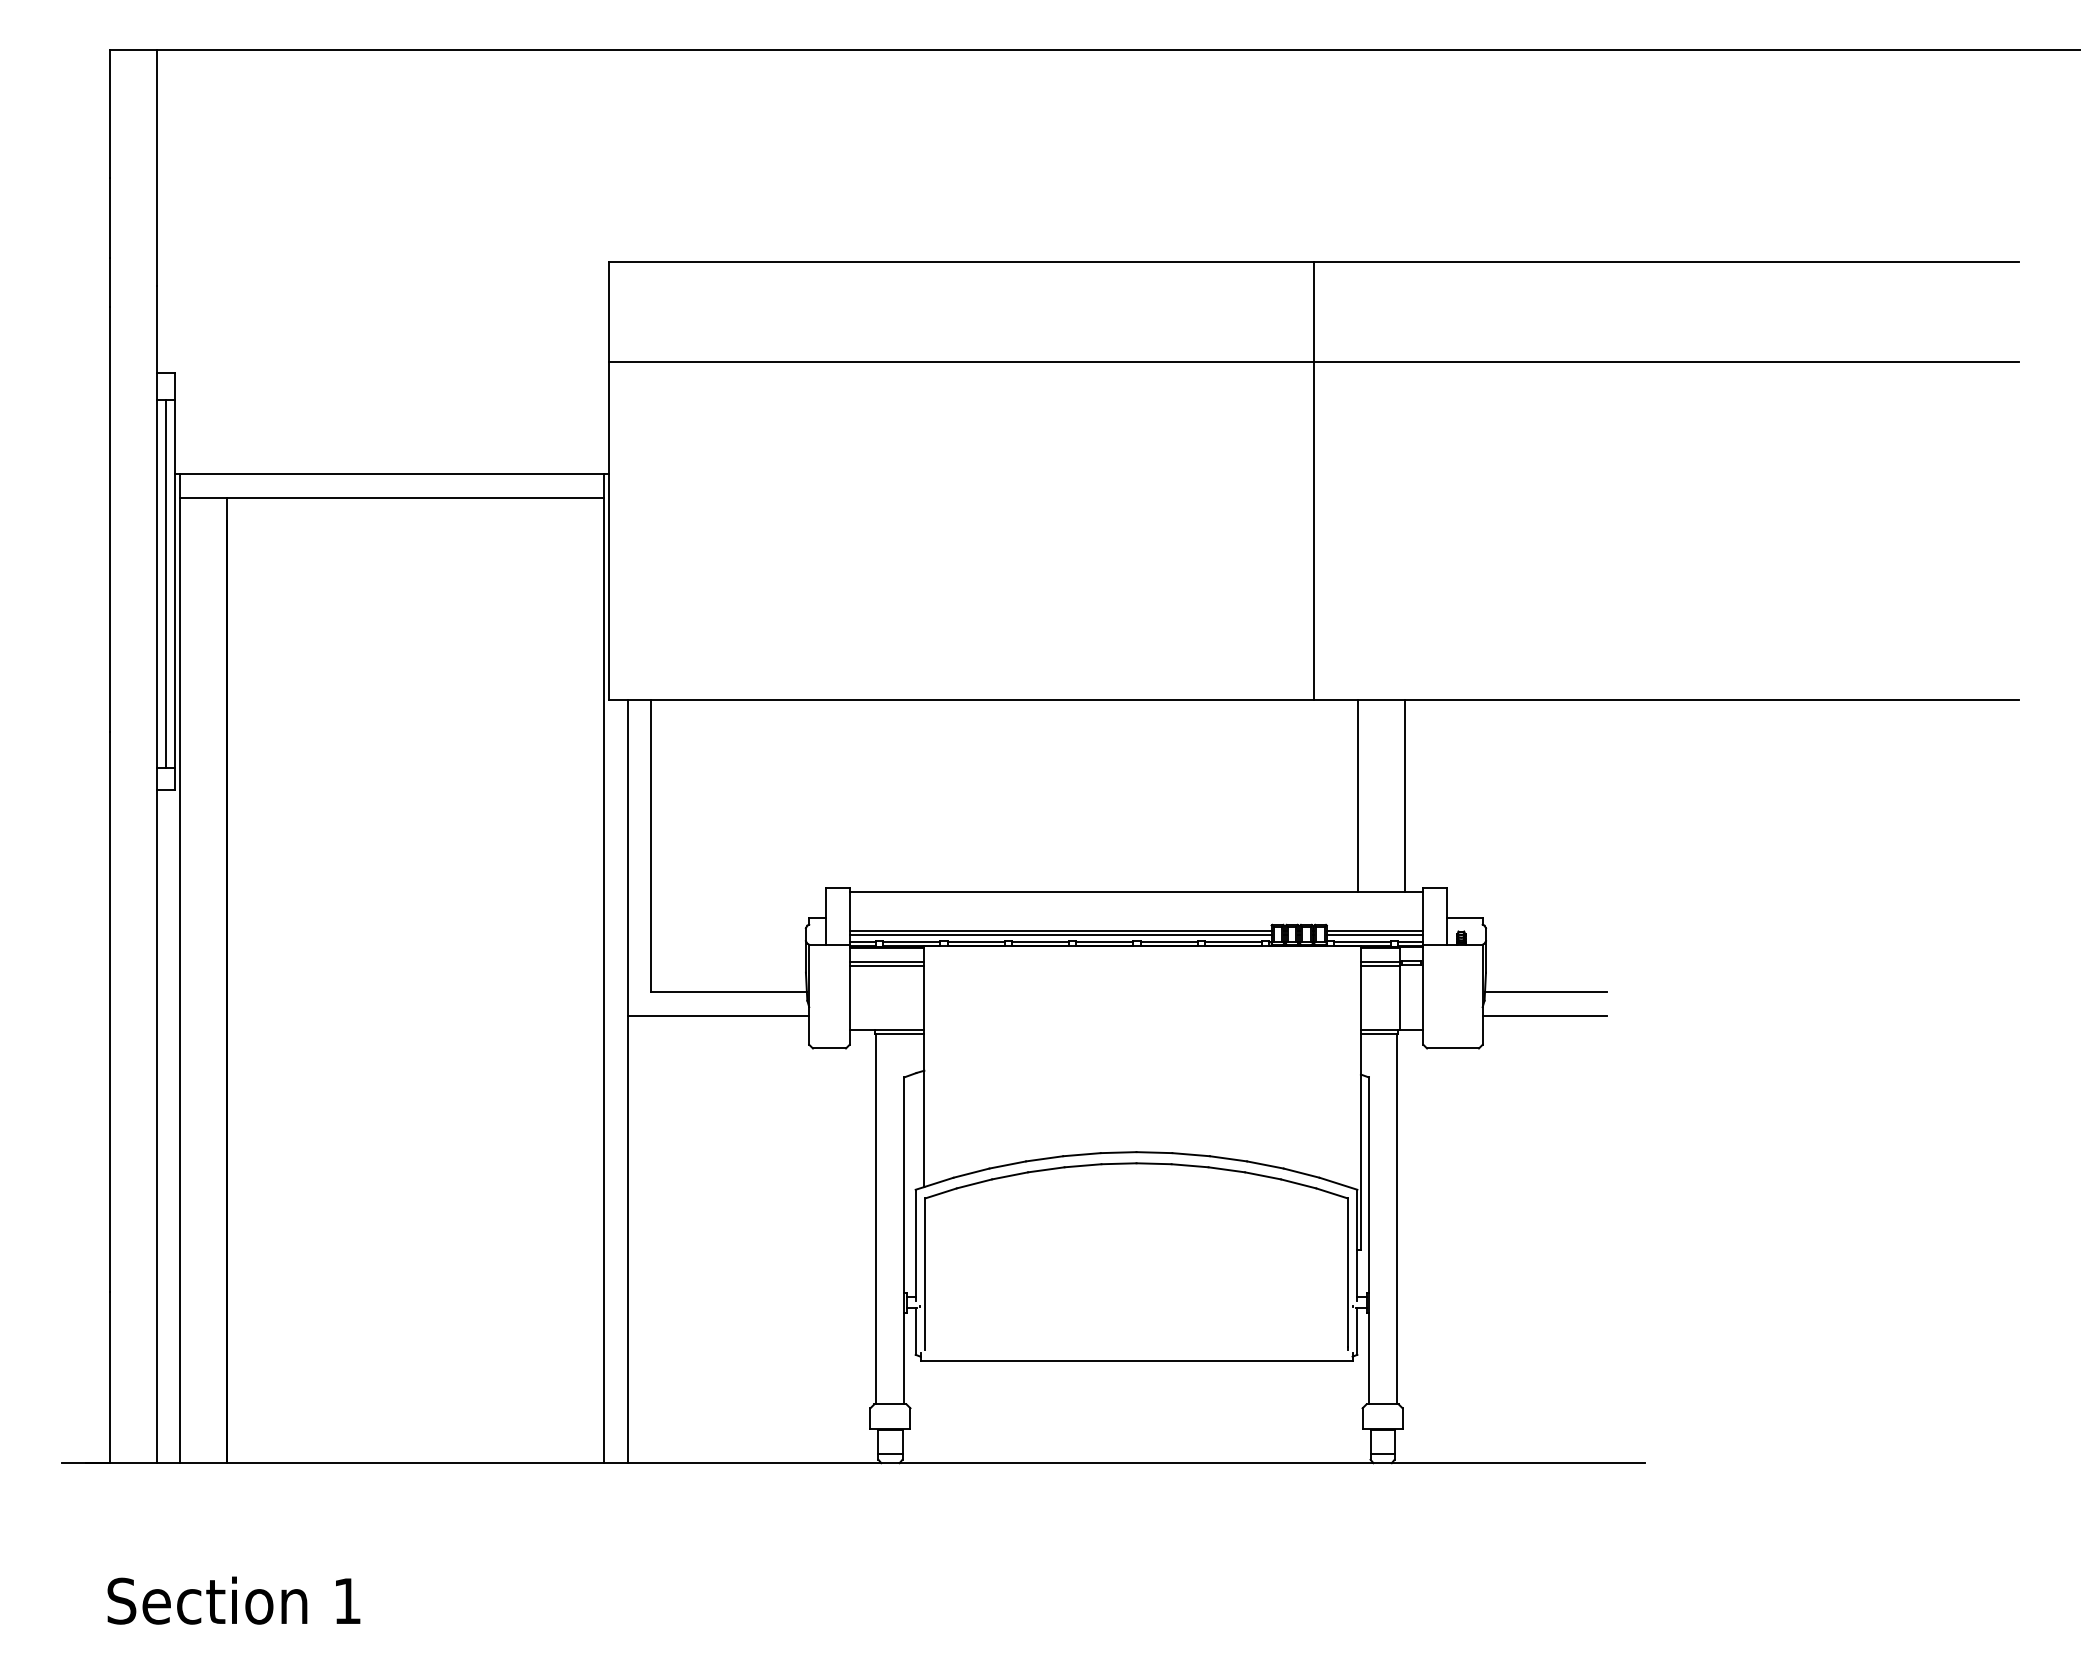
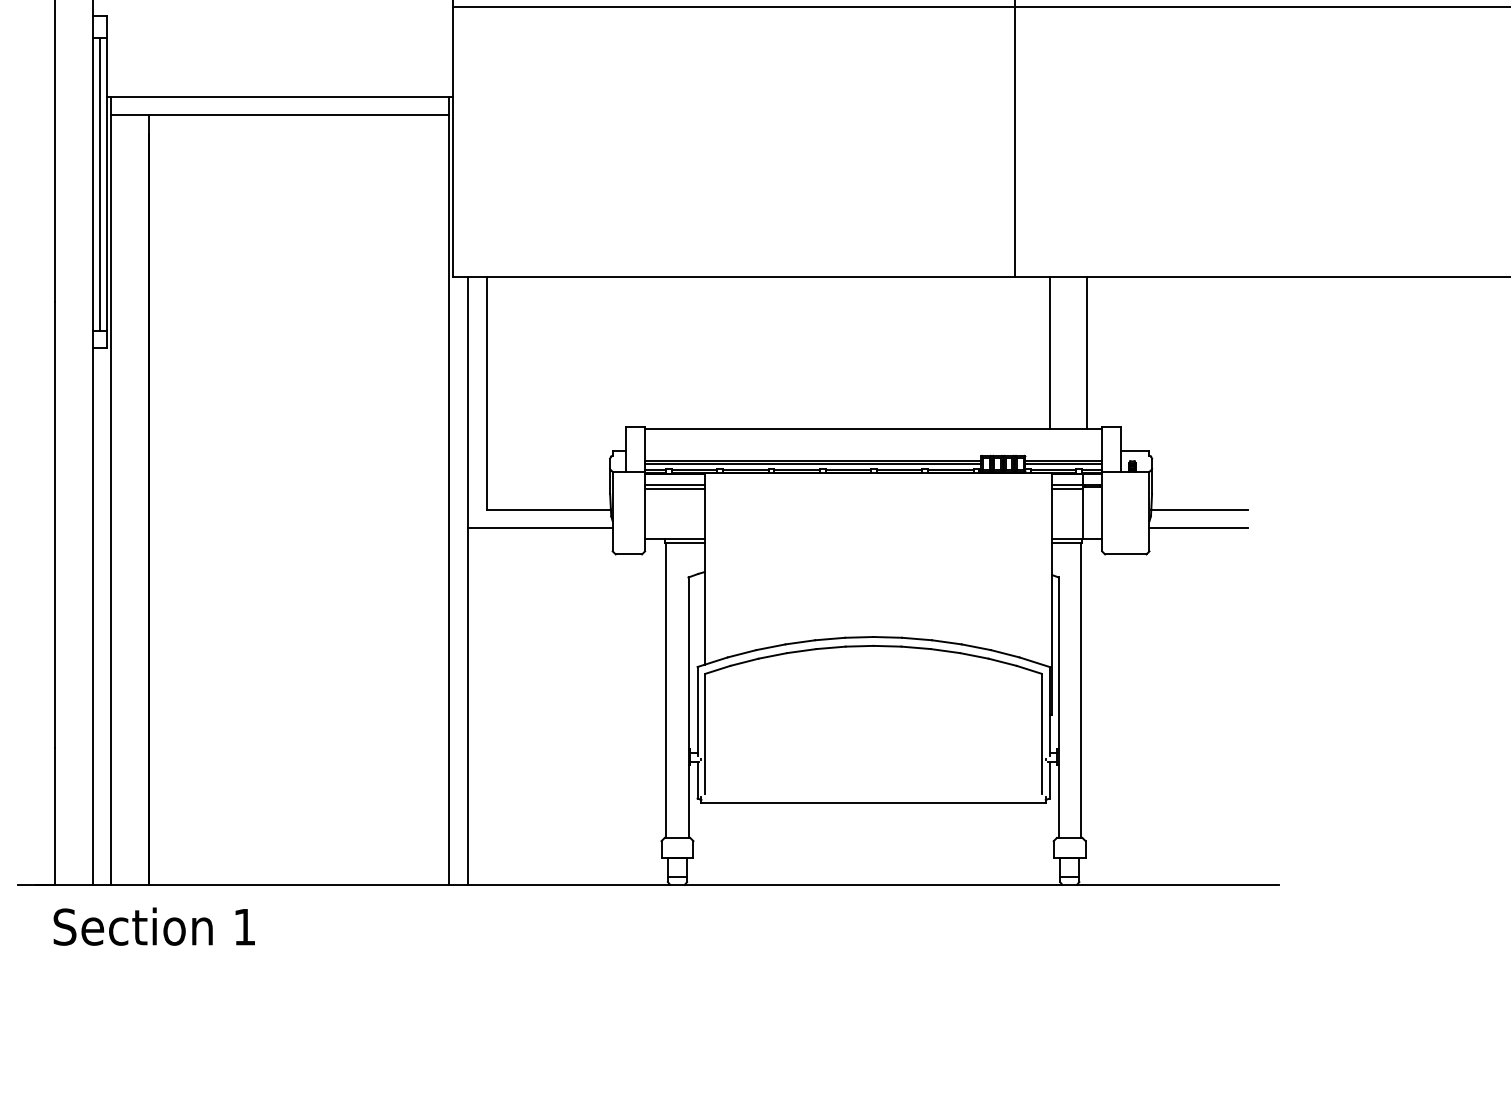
text: (233, 1600) -> (153, 926), moved

